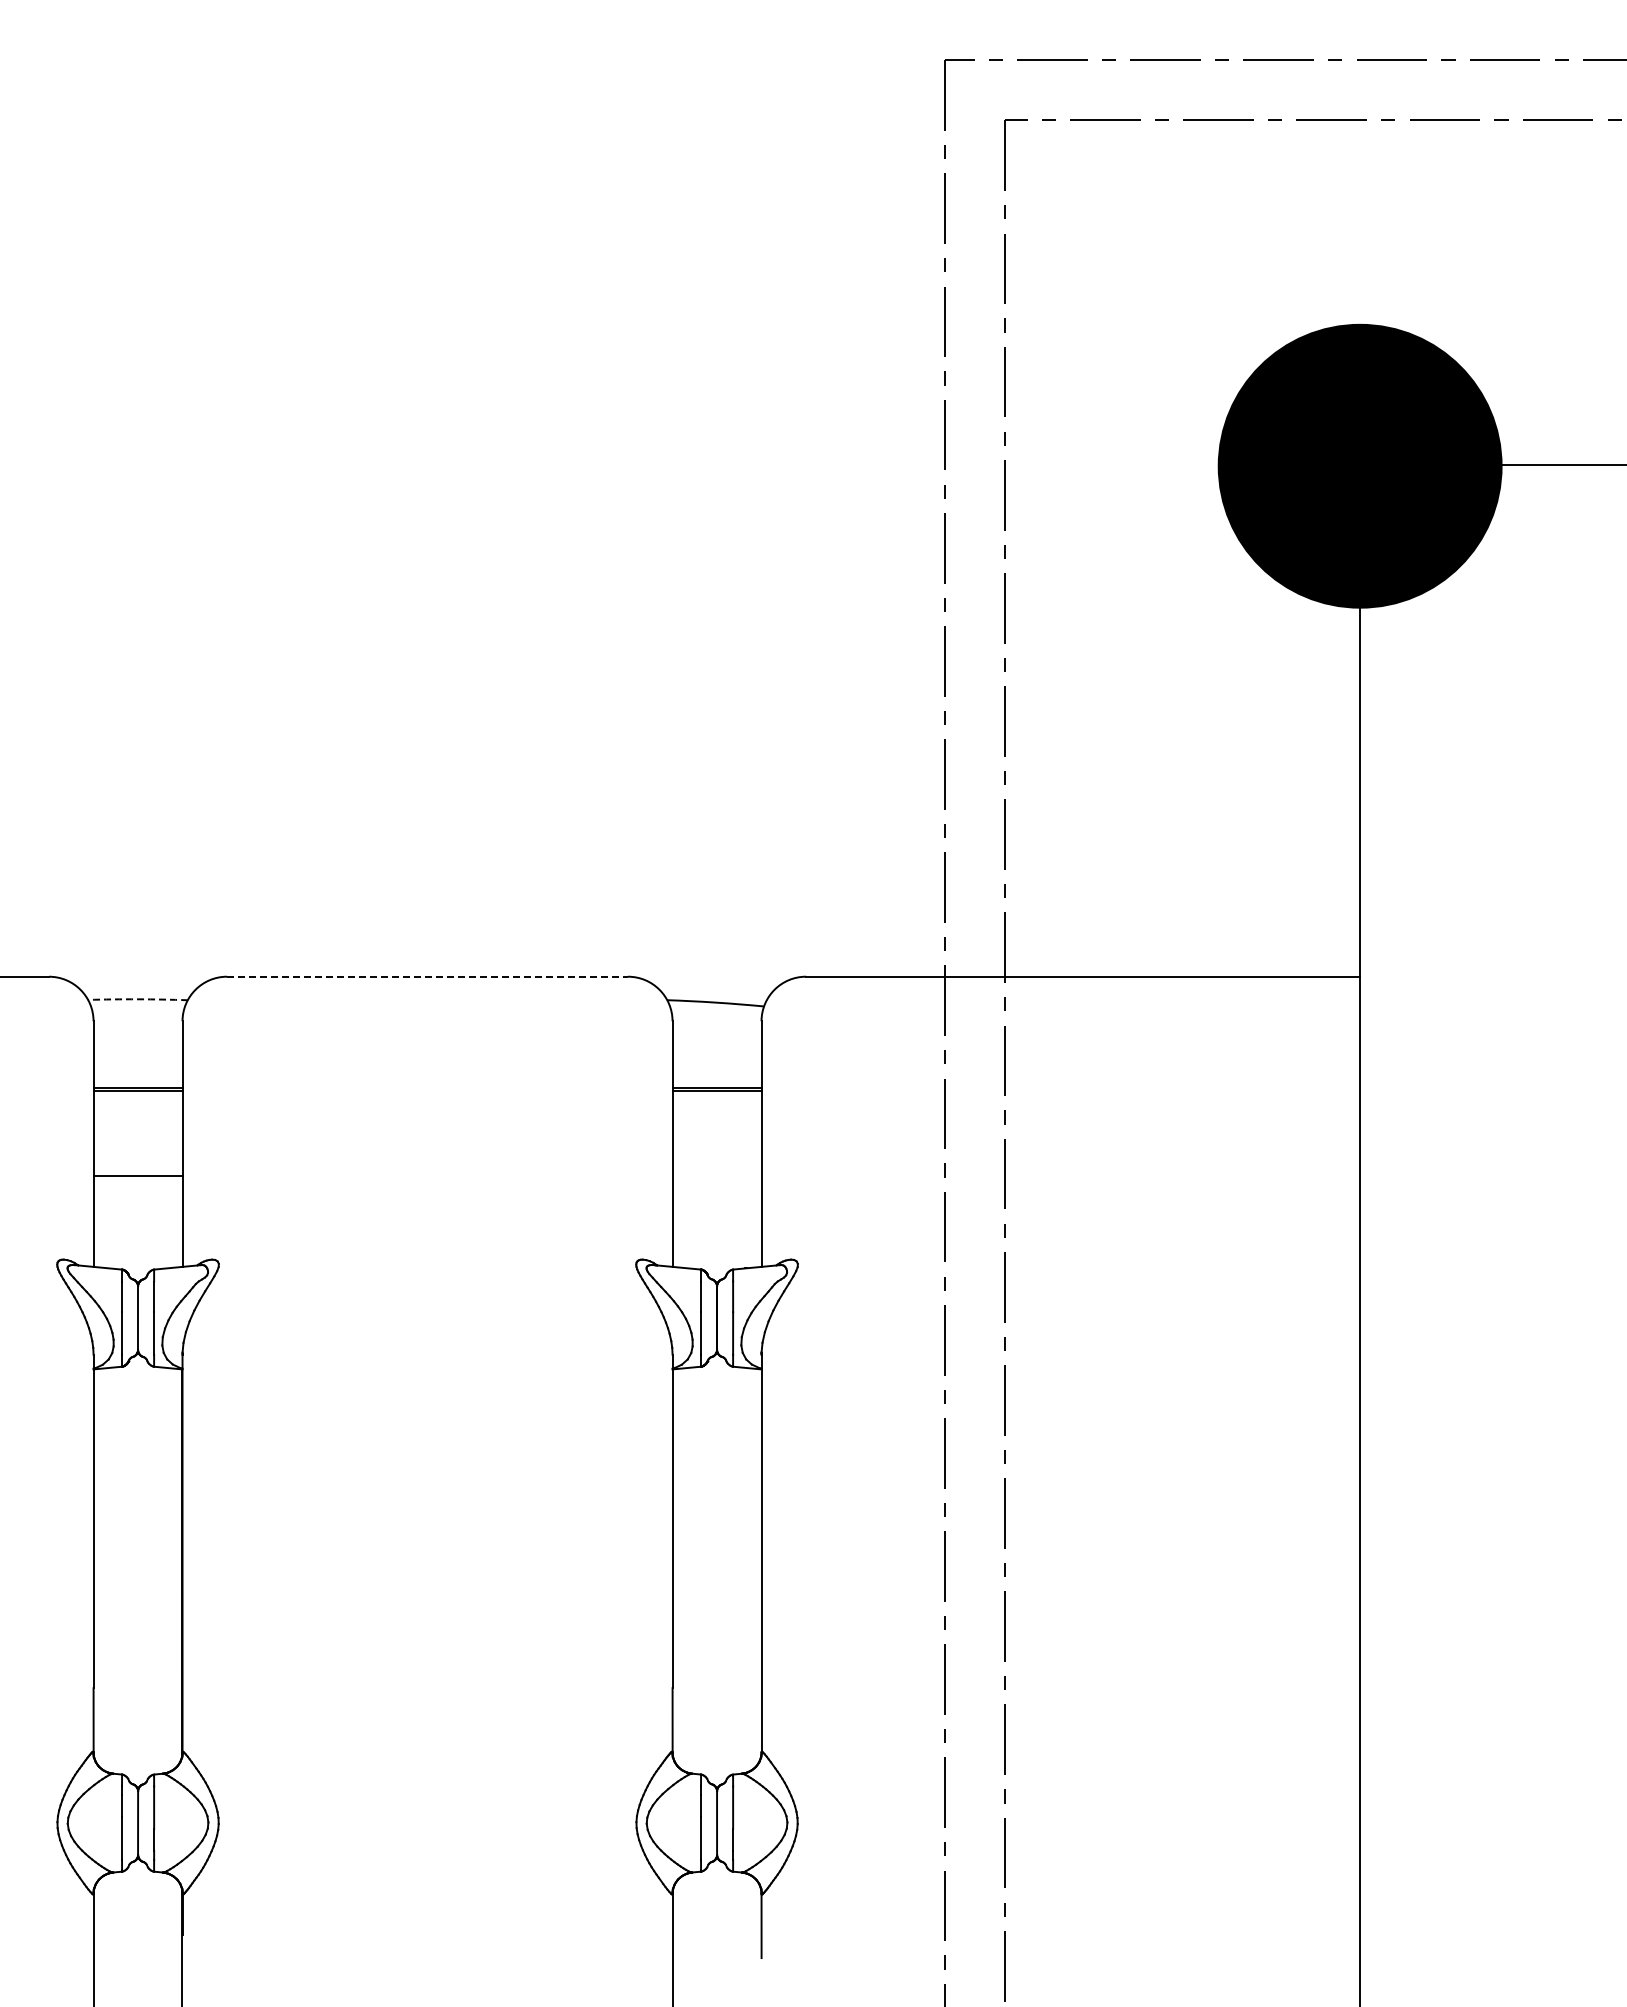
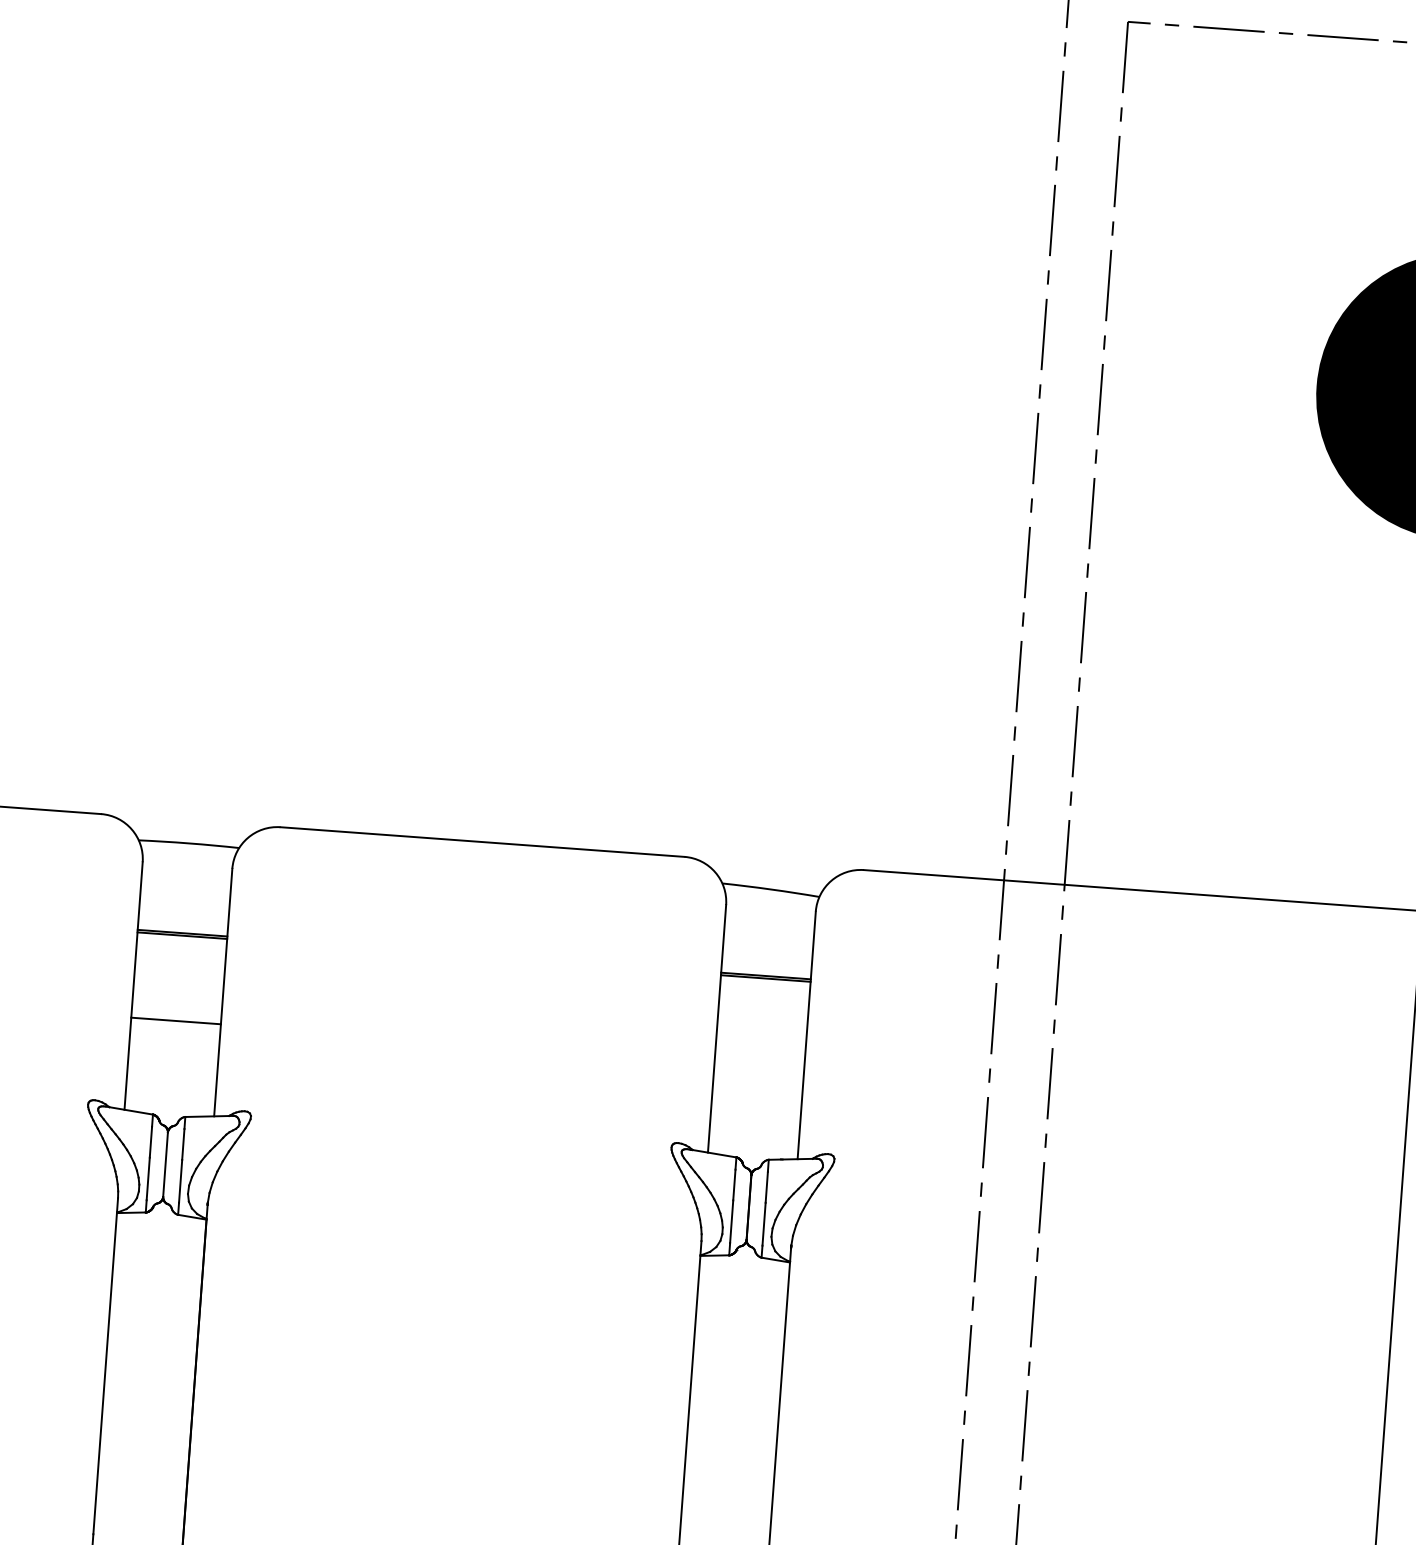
line: (428, 976) -> (483, 841), dashed -> solid
arc: (137, 999) -> (188, 843), dashed -> solid

